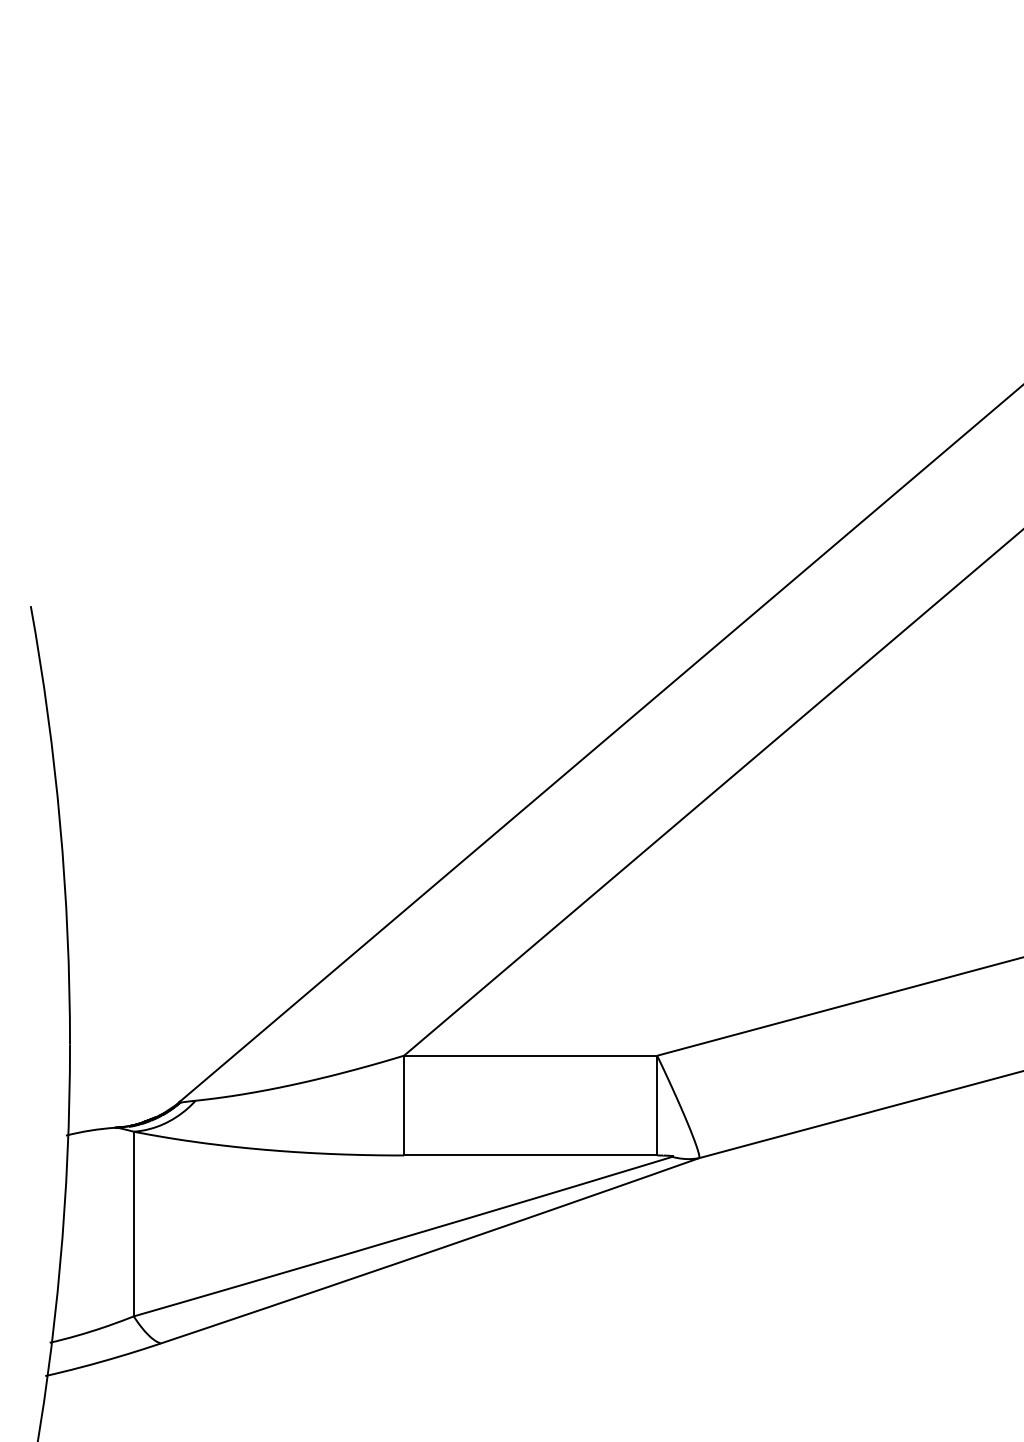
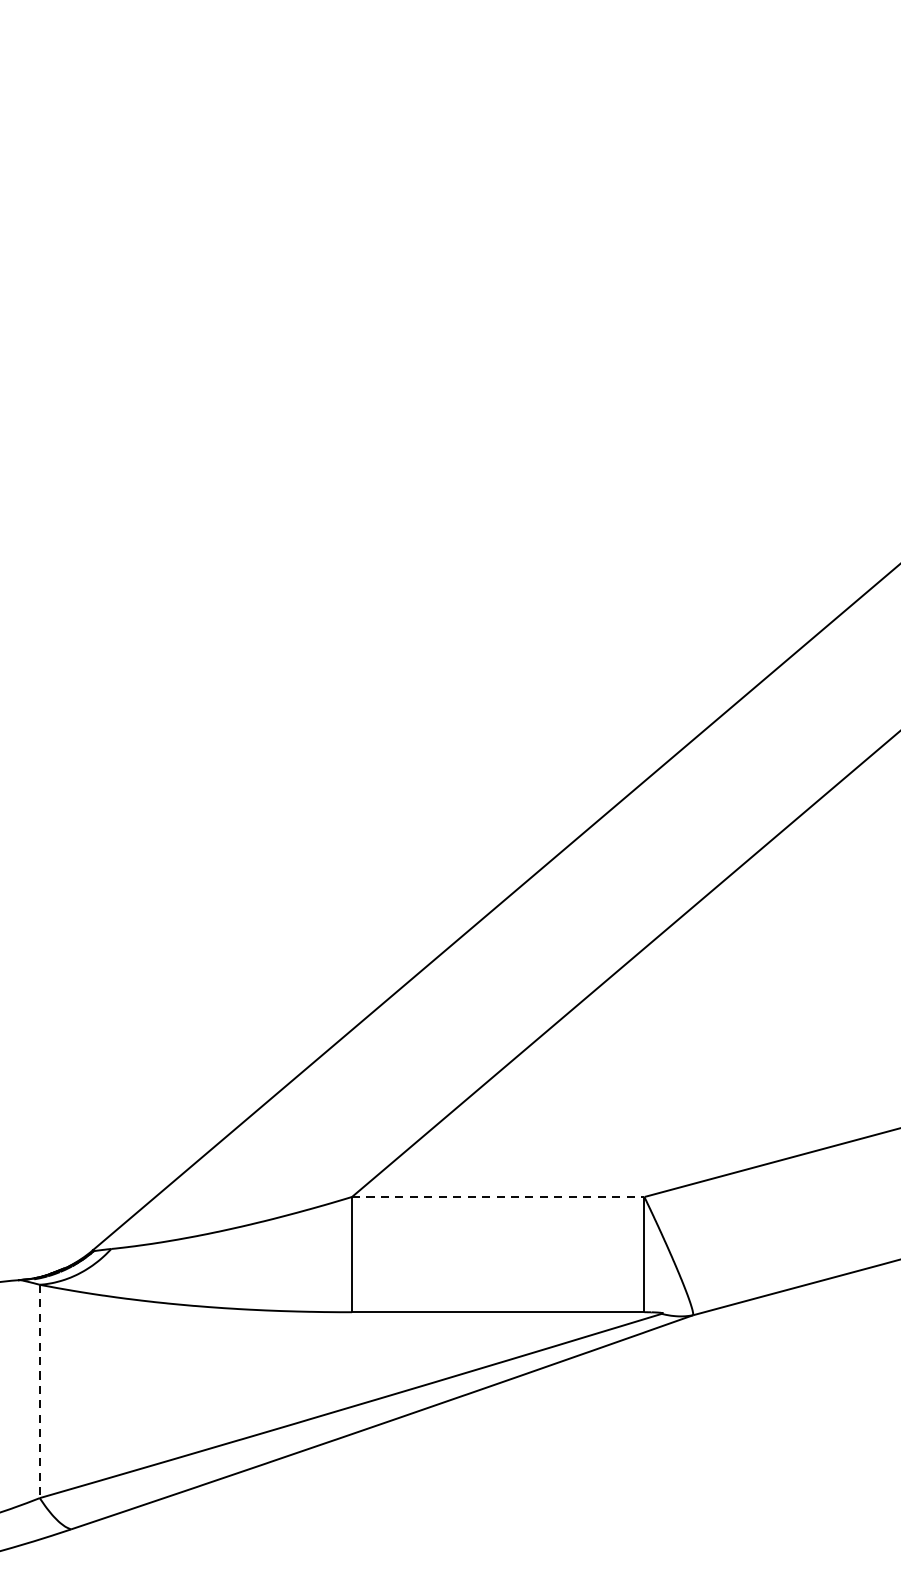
line: (530, 1055) -> (498, 1196), solid -> dashed
line: (133, 1224) -> (39, 1391), solid -> dashed

